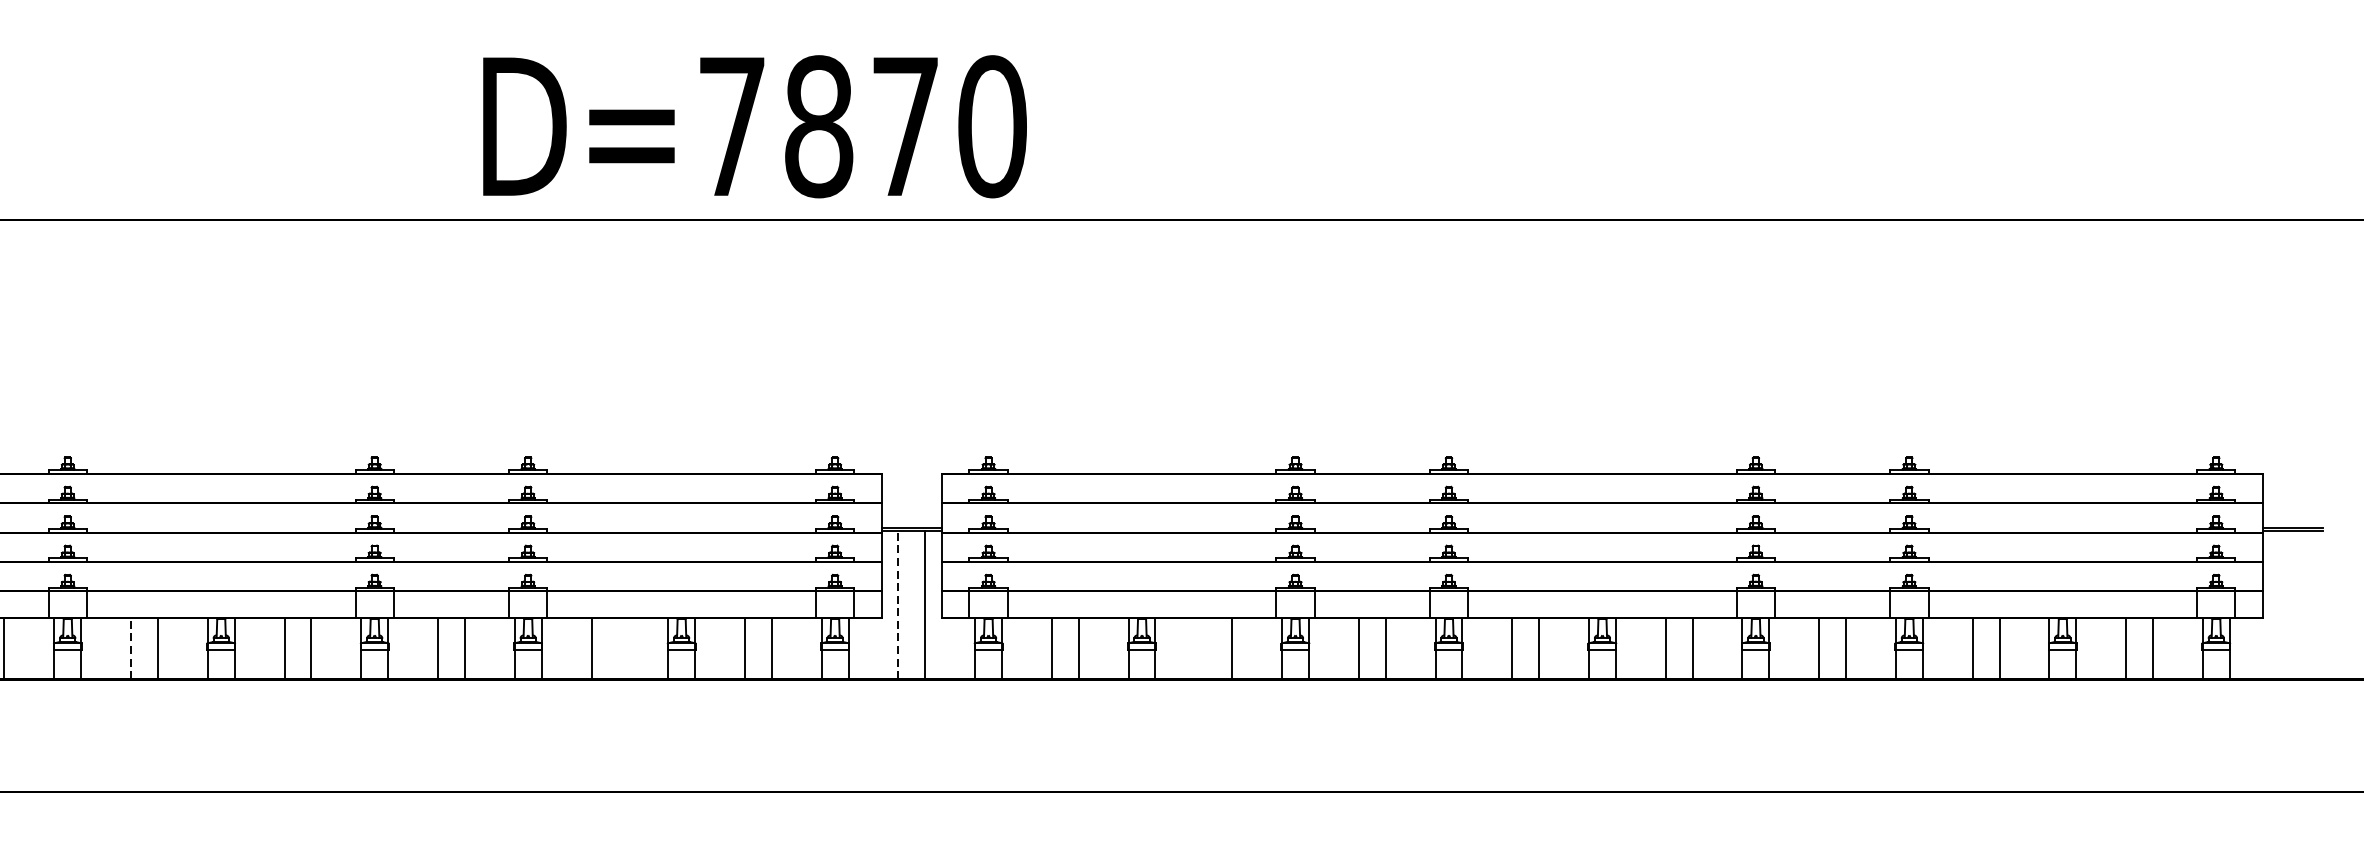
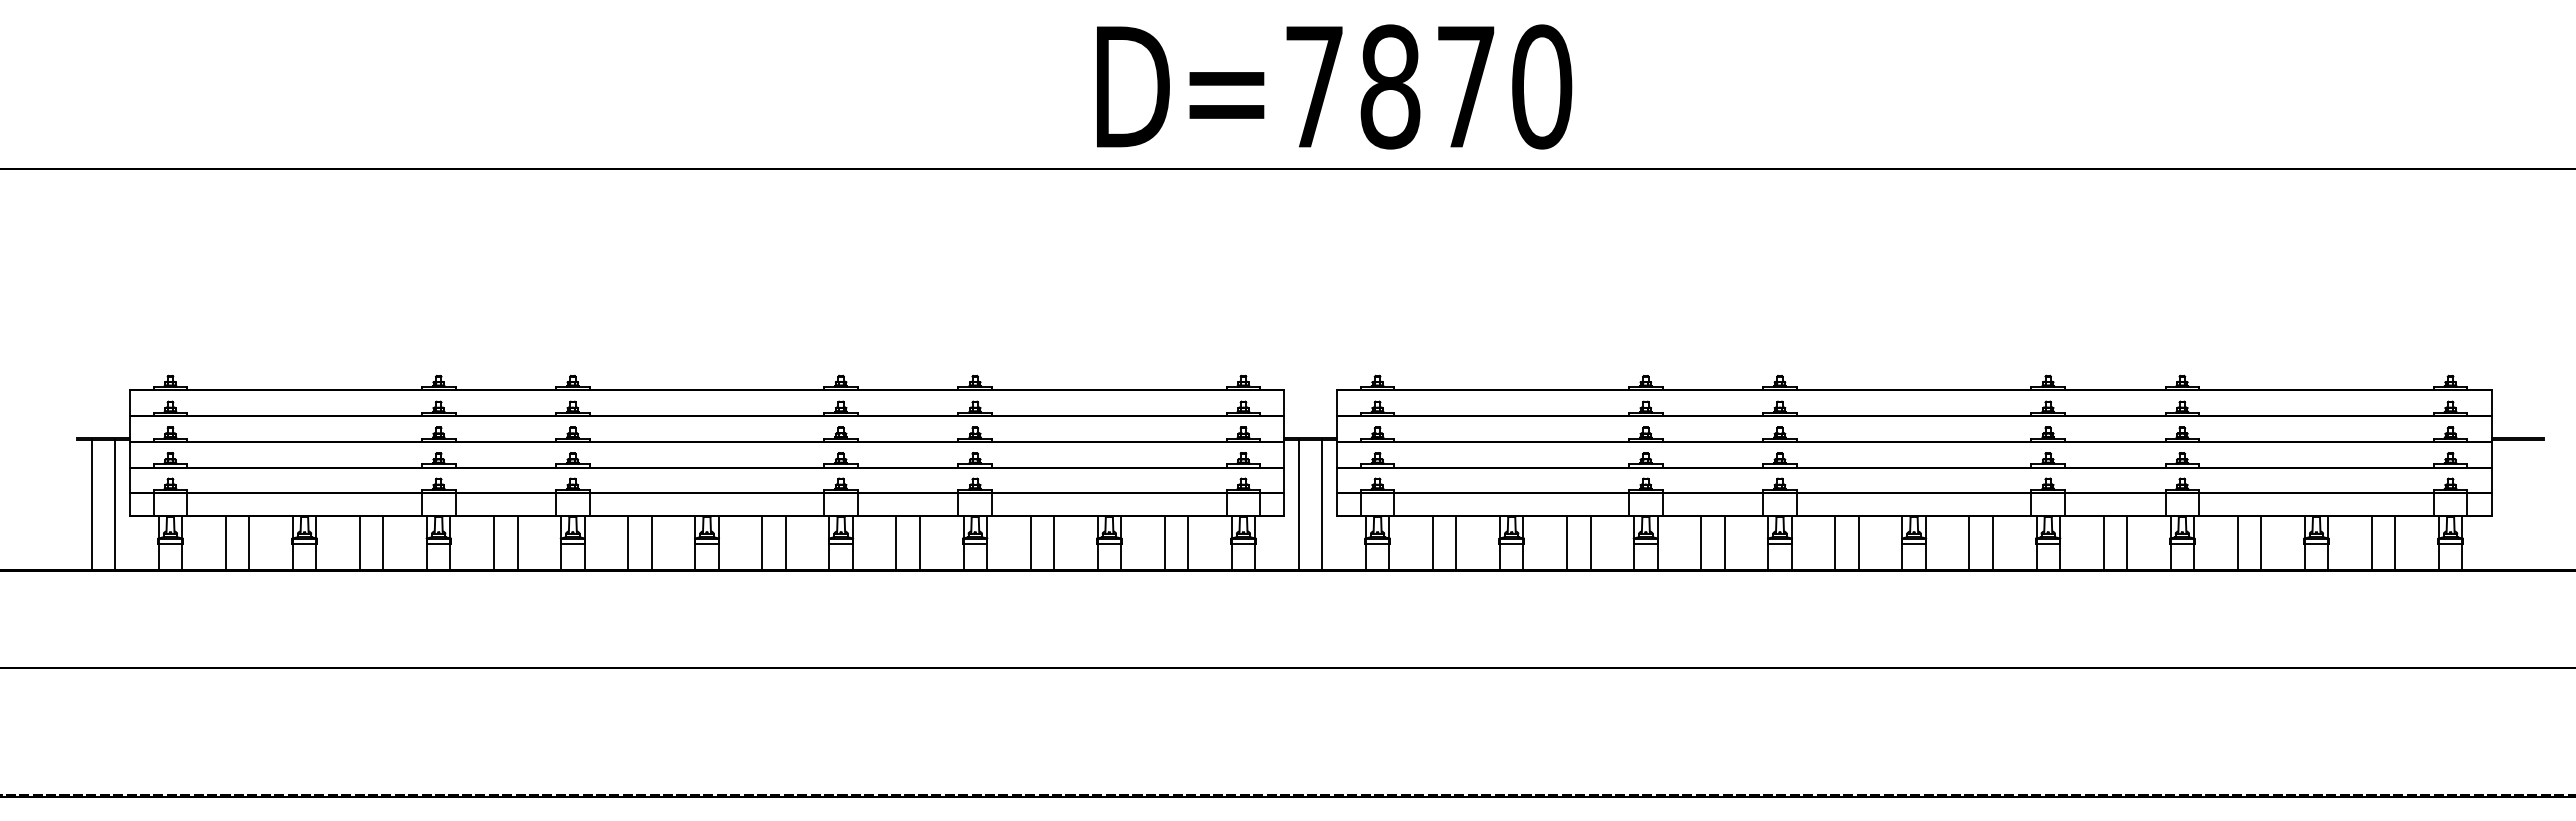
text: (755, 126) -> (1334, 86), moved
line: (898, 604) -> (1298, 504), dashed -> solid
line: (618, 647) -> (1054, 542), added
line: (1205, 647) -> (1567, 542), added
line: (131, 649) -> (628, 543), dashed -> solid

